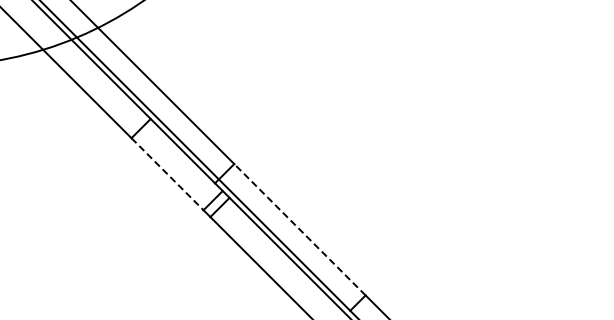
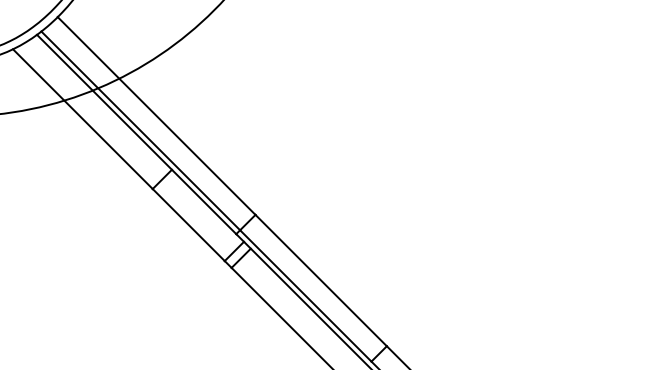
line: (167, 174) -> (188, 225), dashed -> solid
line: (300, 229) -> (321, 280), dashed -> solid

